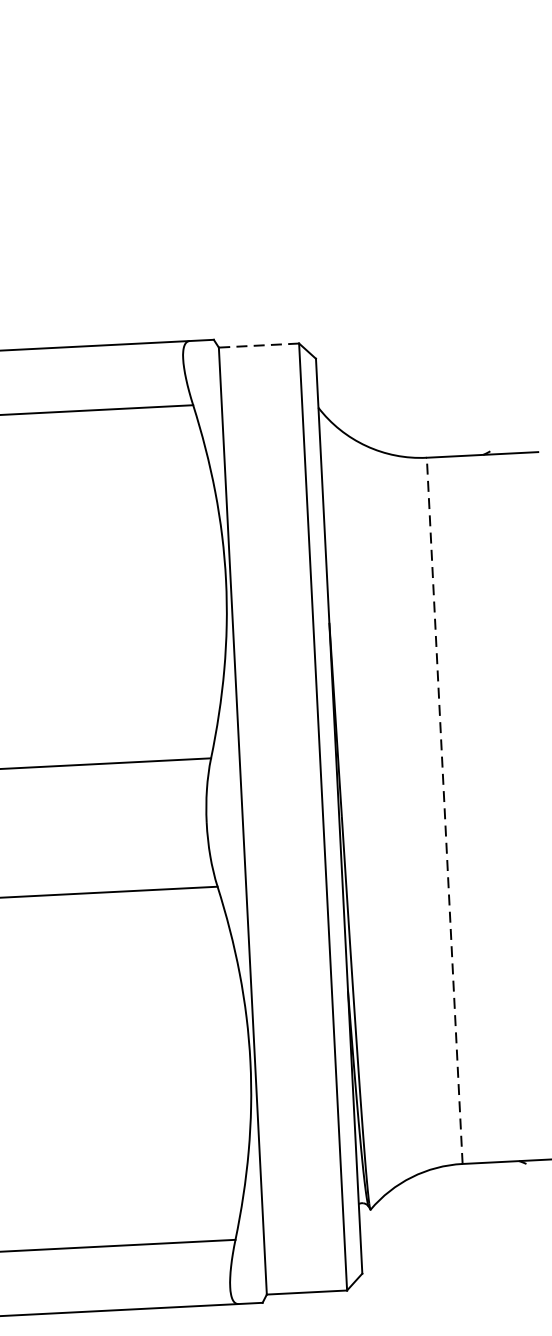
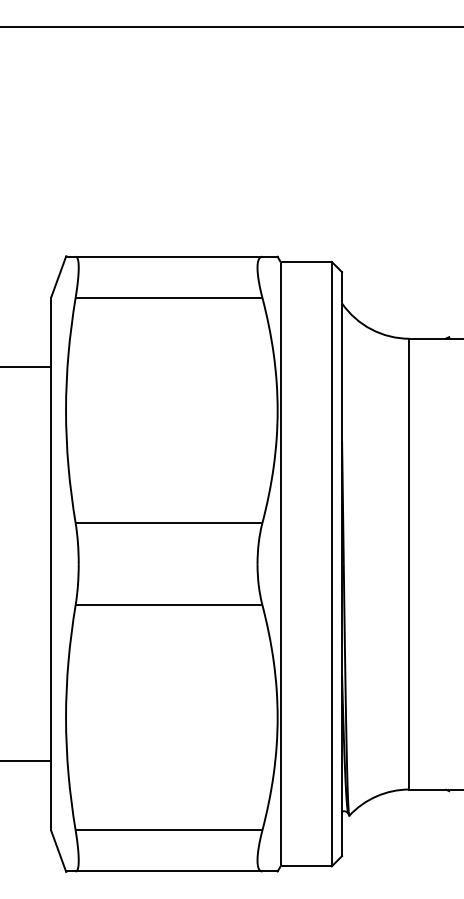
line: (259, 344) -> (306, 261), dashed -> solid
line: (444, 809) -> (409, 563), dashed -> solid

